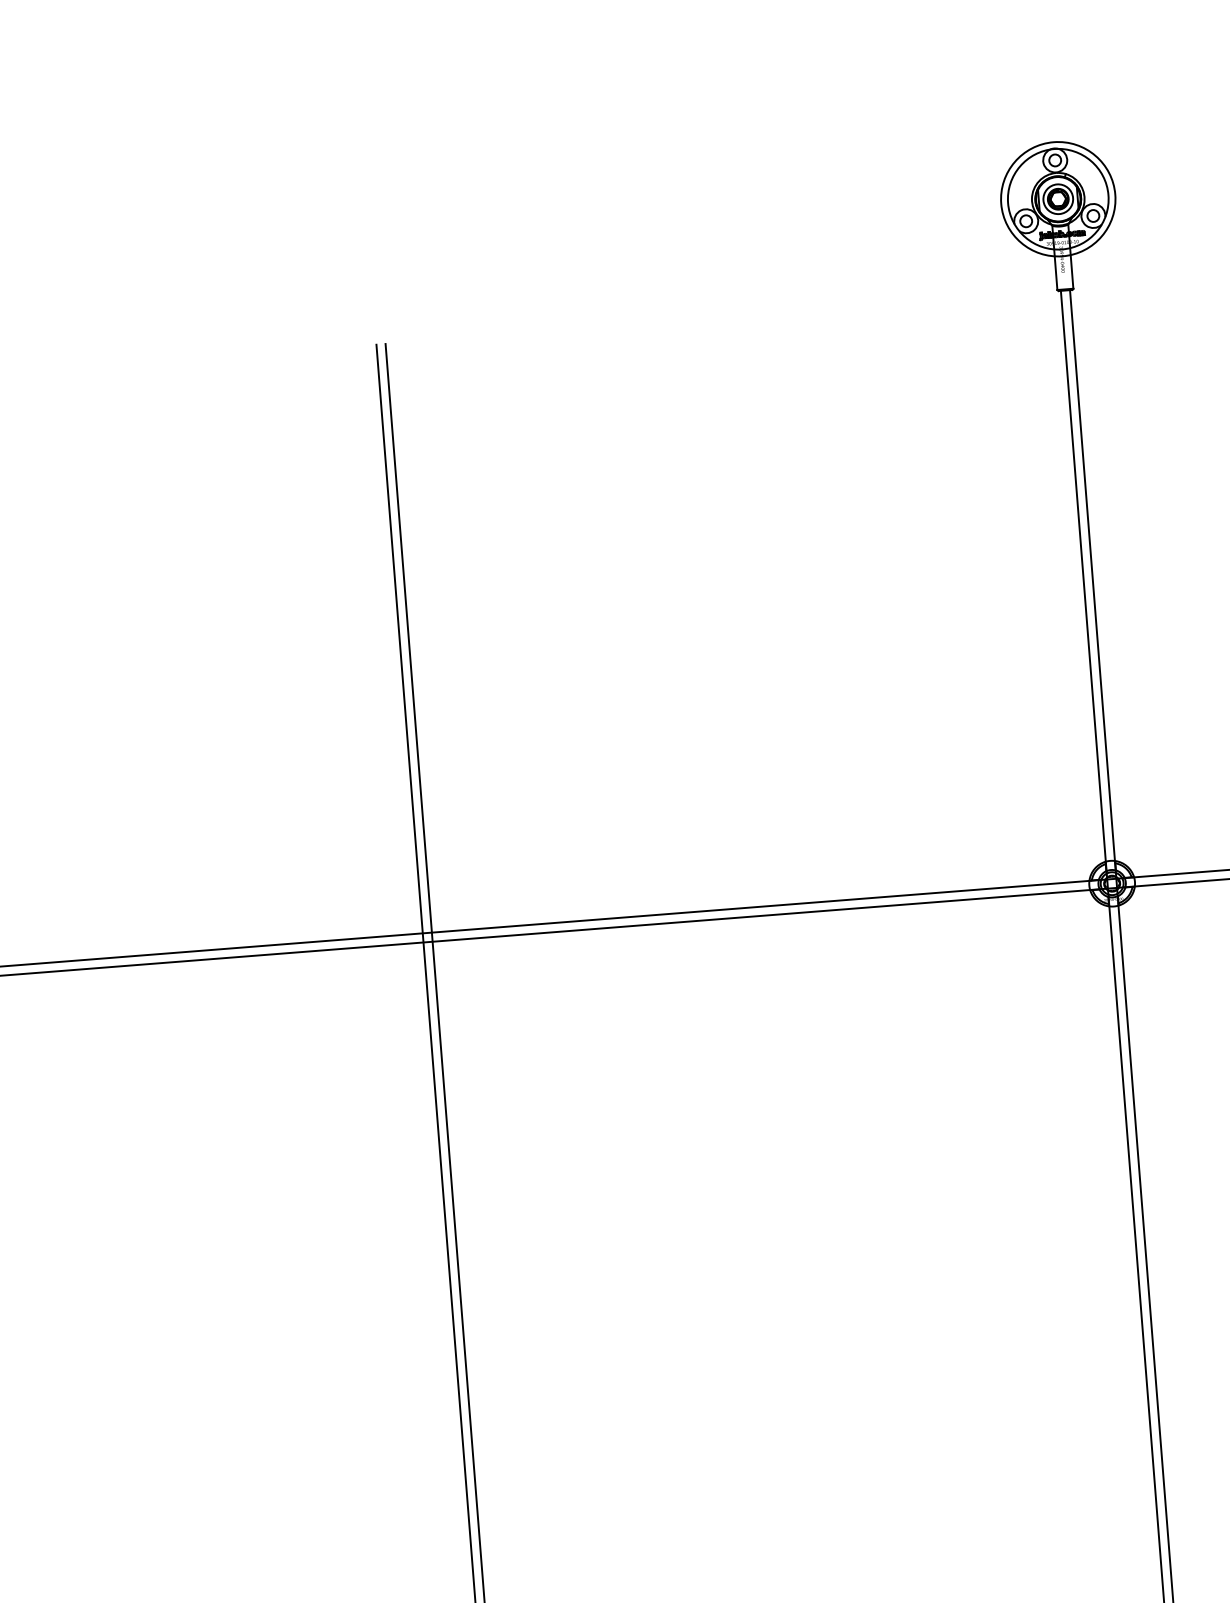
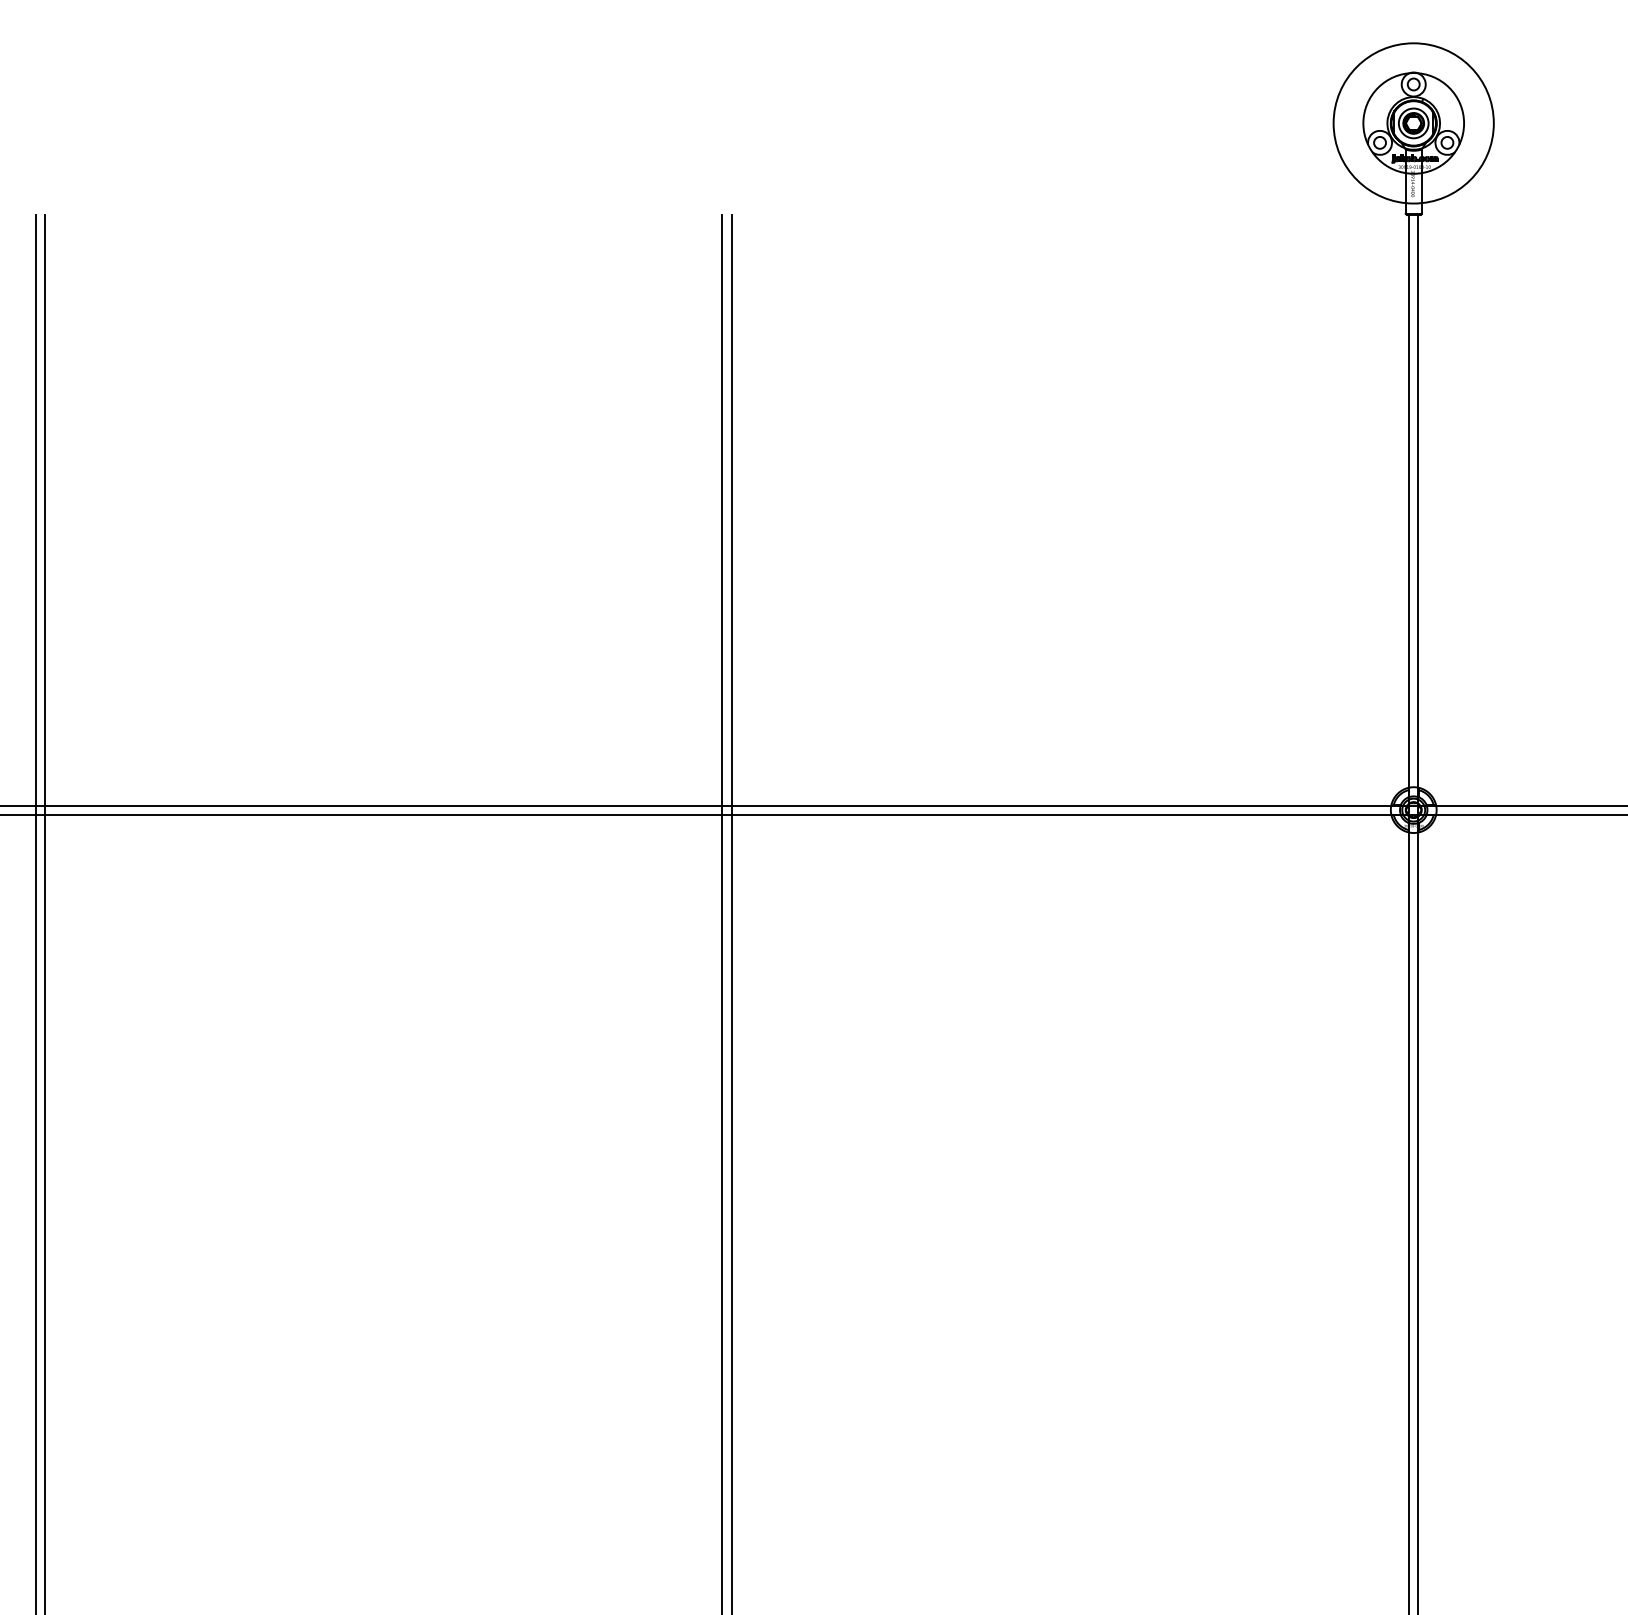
circle: (1058, 199) -> (1413, 123), size x1.4

